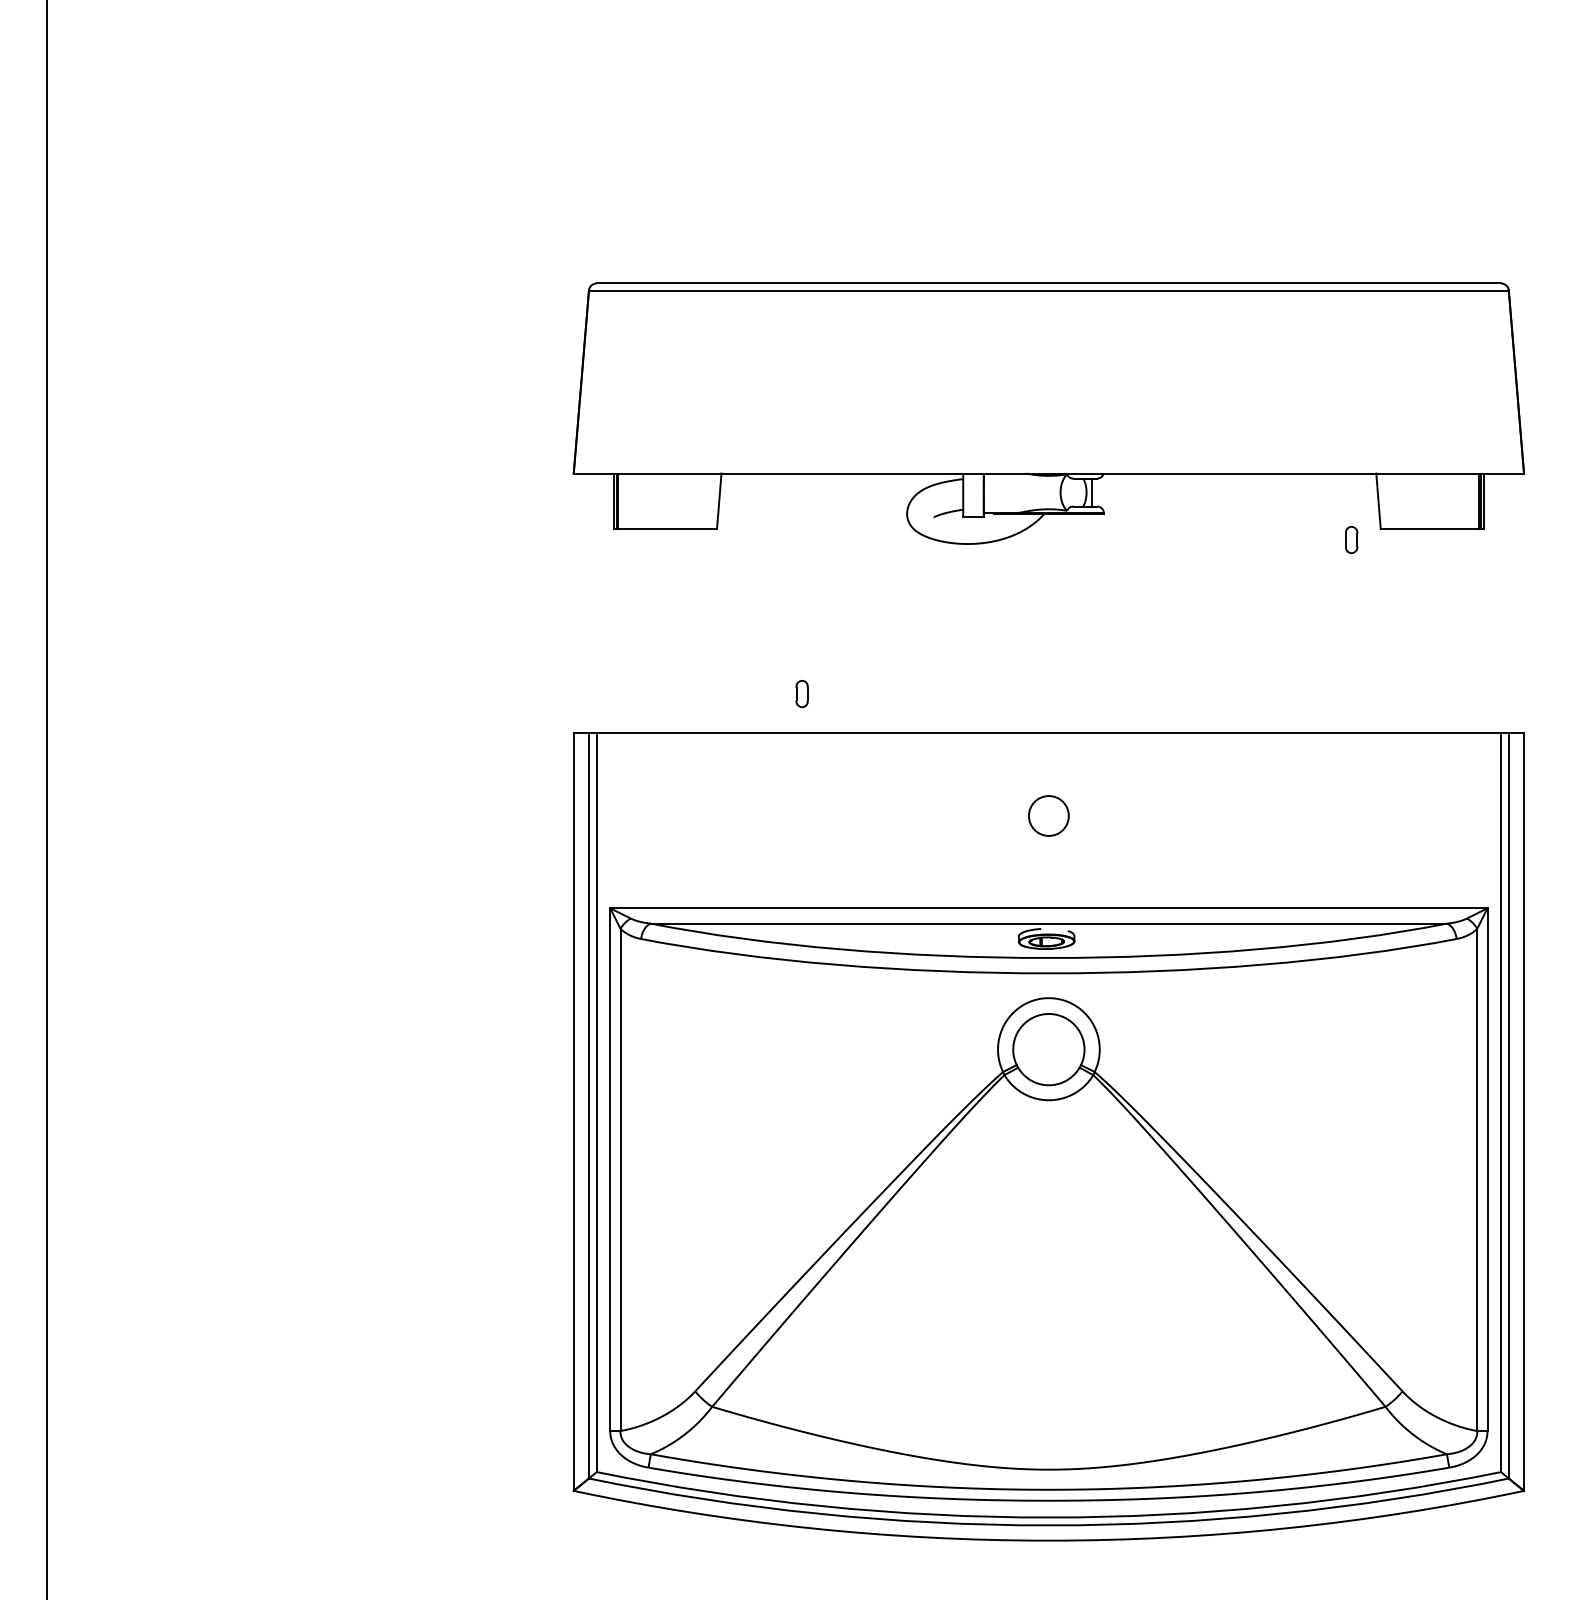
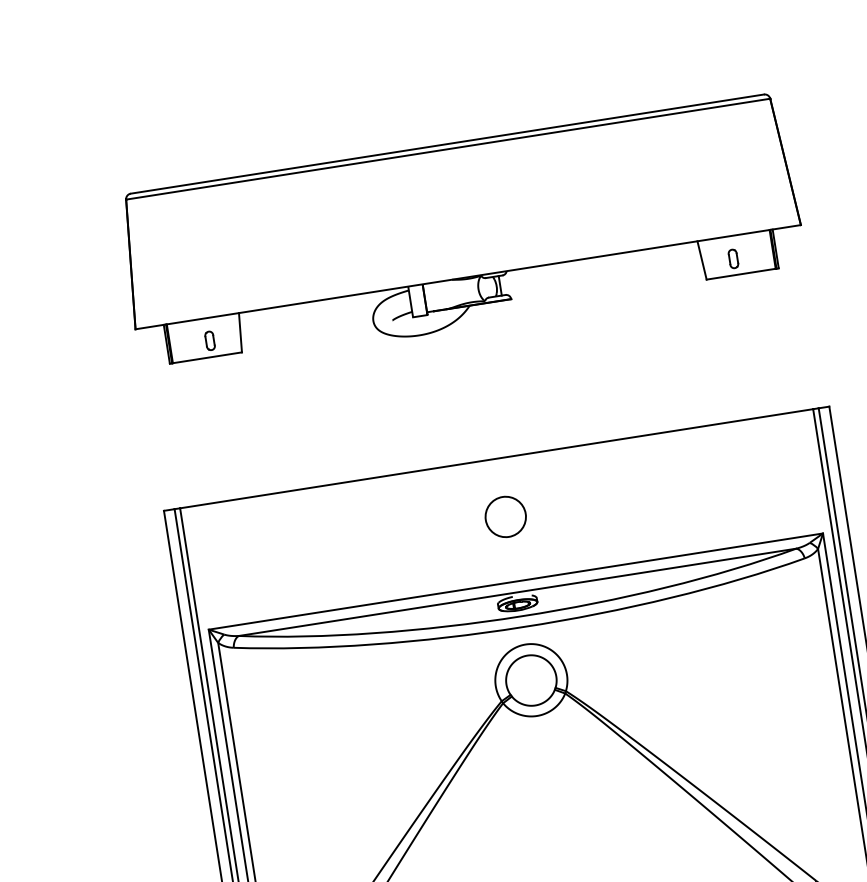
part: (1351, 540) -> (733, 259), moved
part: (801, 693) -> (209, 340), moved
circle: (1048, 815) -> (505, 516), size x1.43

